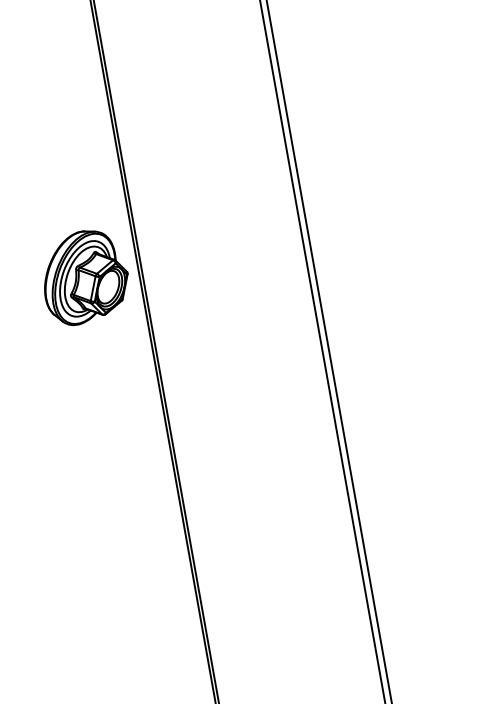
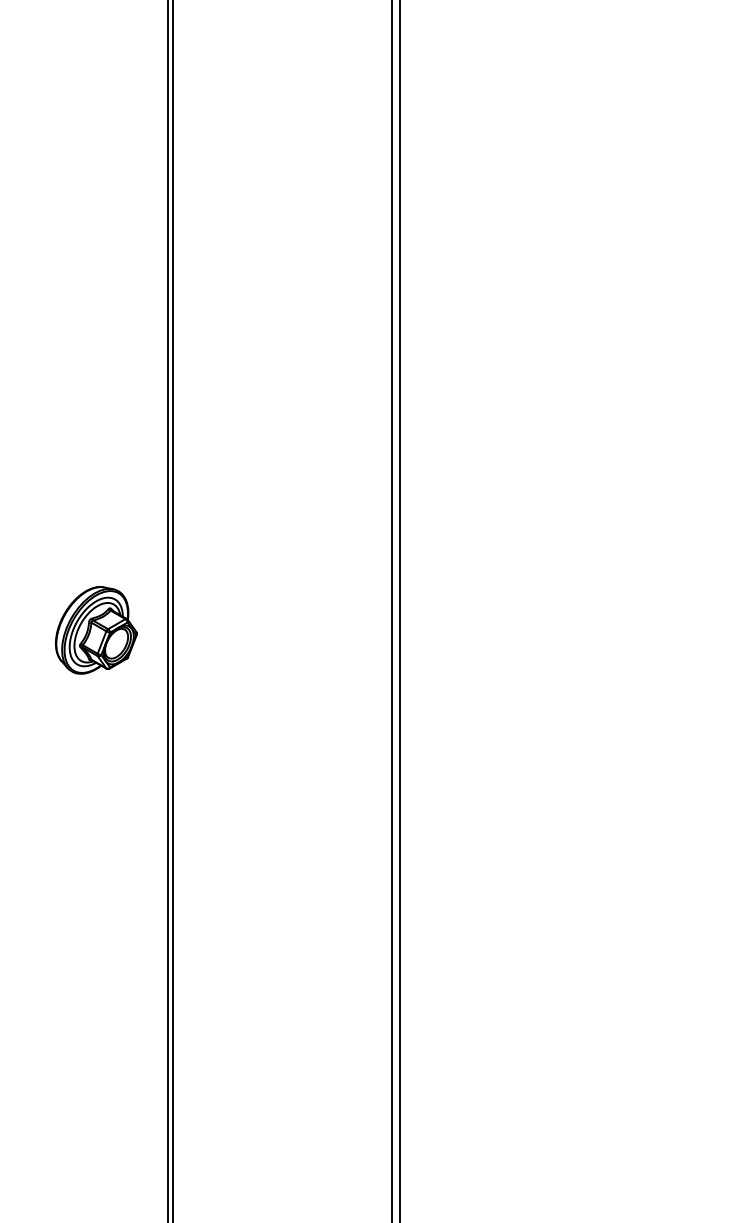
part: (85, 277) -> (96, 630), size x0.71

